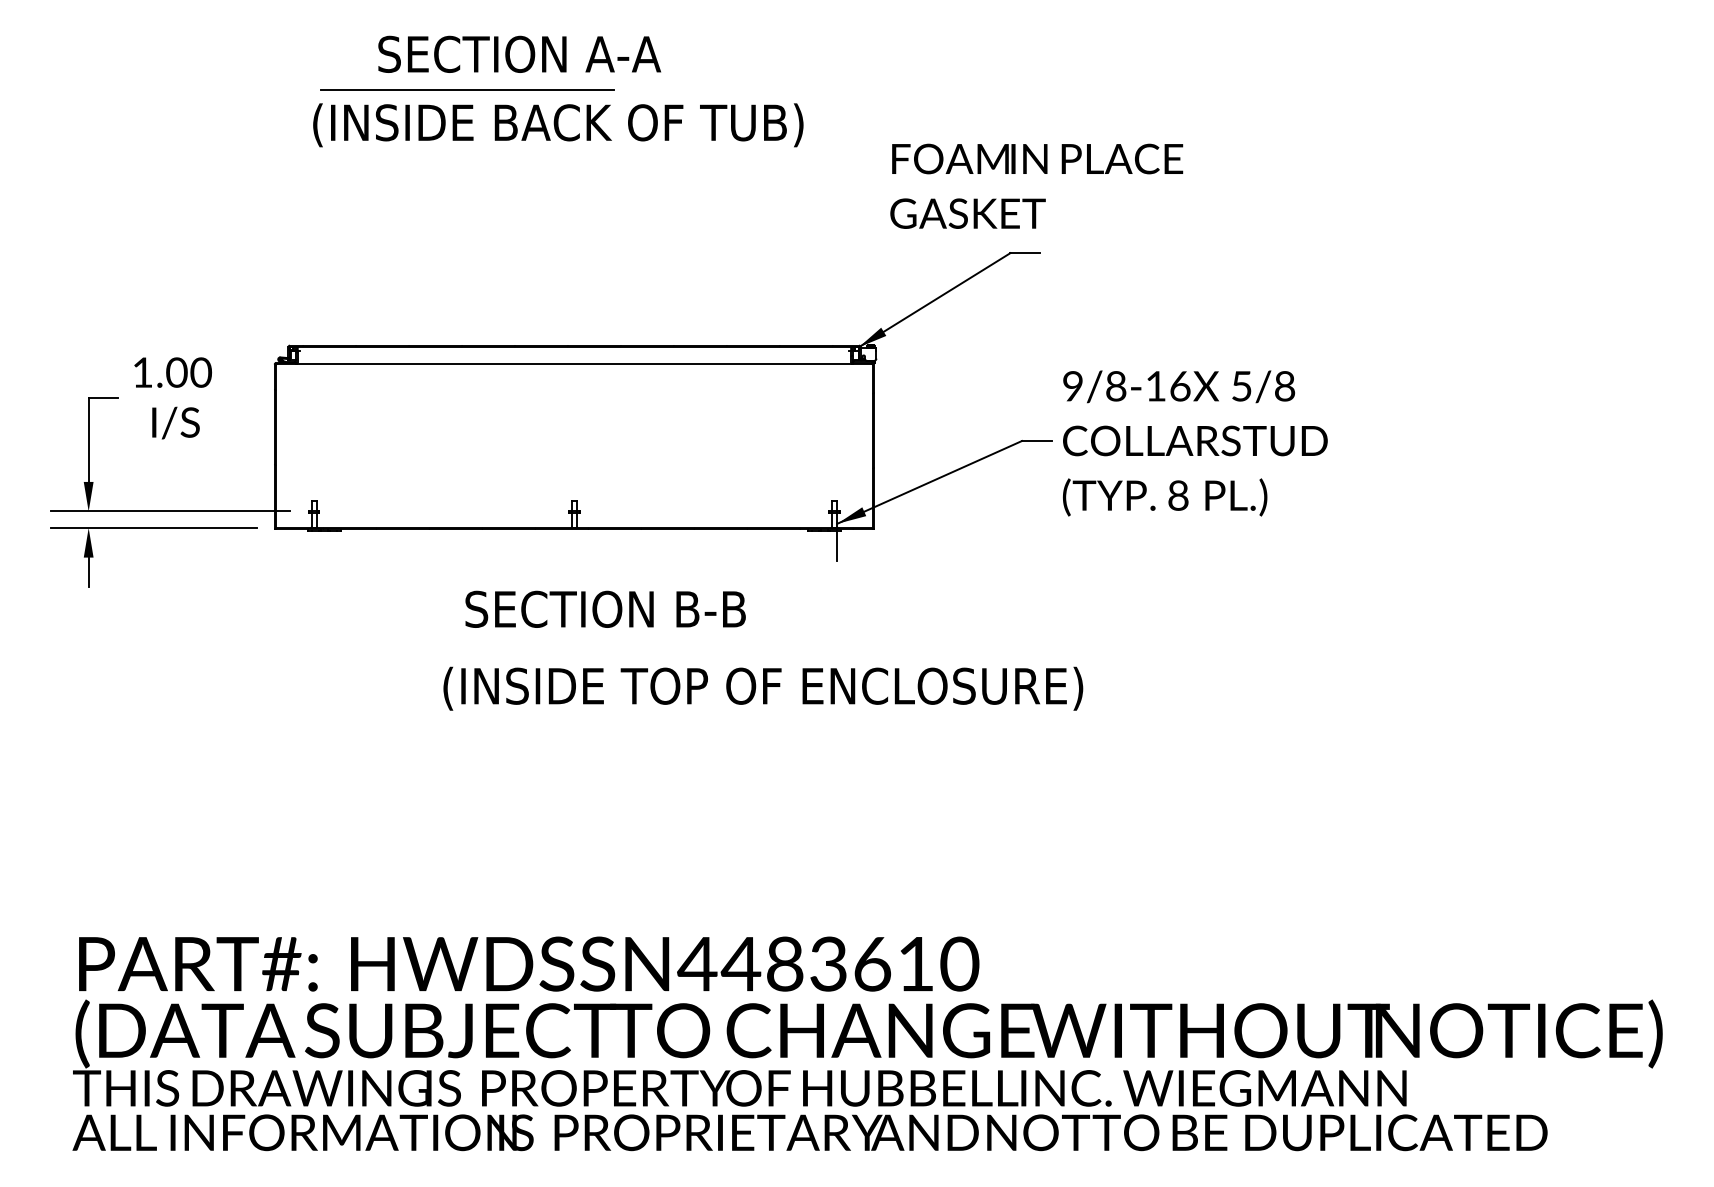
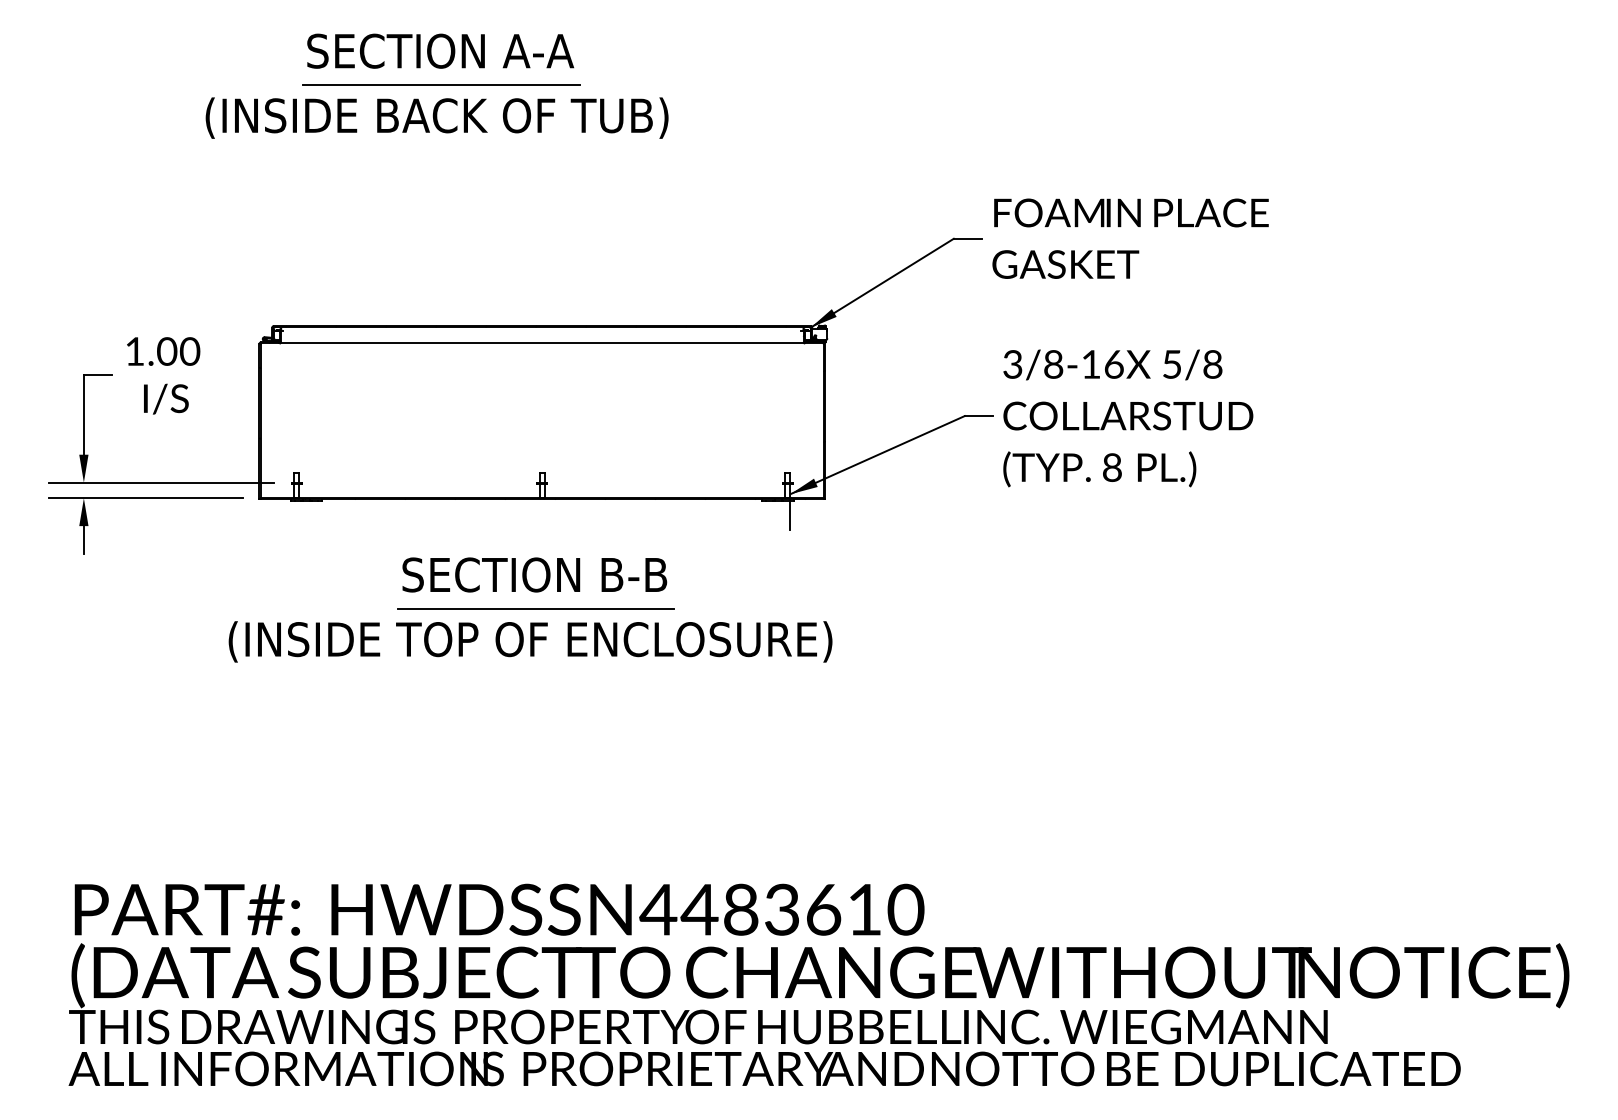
text: (519, 53) -> (440, 50), moved
text: (557, 124) -> (436, 117), moved
text: (1036, 186) -> (1130, 238), moved
text: (1072, 386) -> (1012, 364), 9/8-16 -> 3/8-16
text: (605, 608) -> (534, 574), moved
line: (567, 644) -> (535, 608), added
text: (763, 688) -> (530, 641), moved

